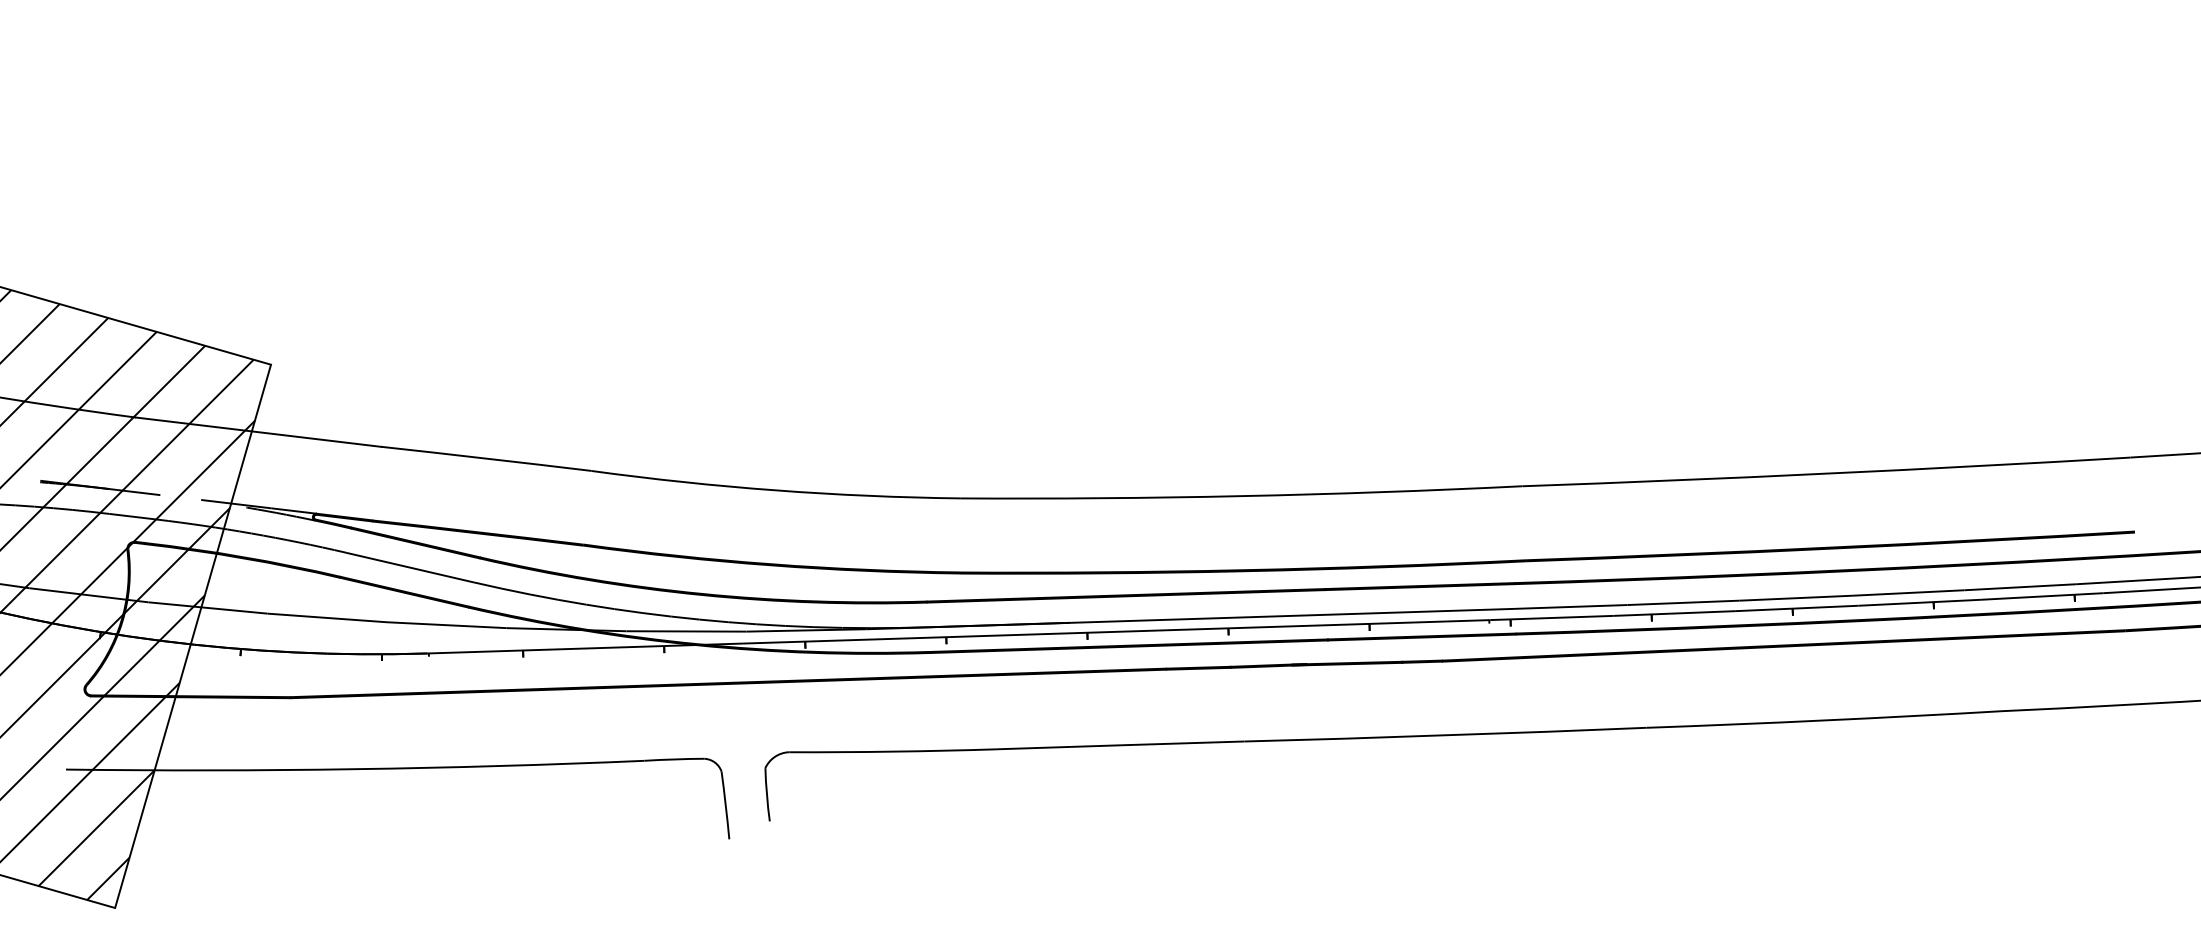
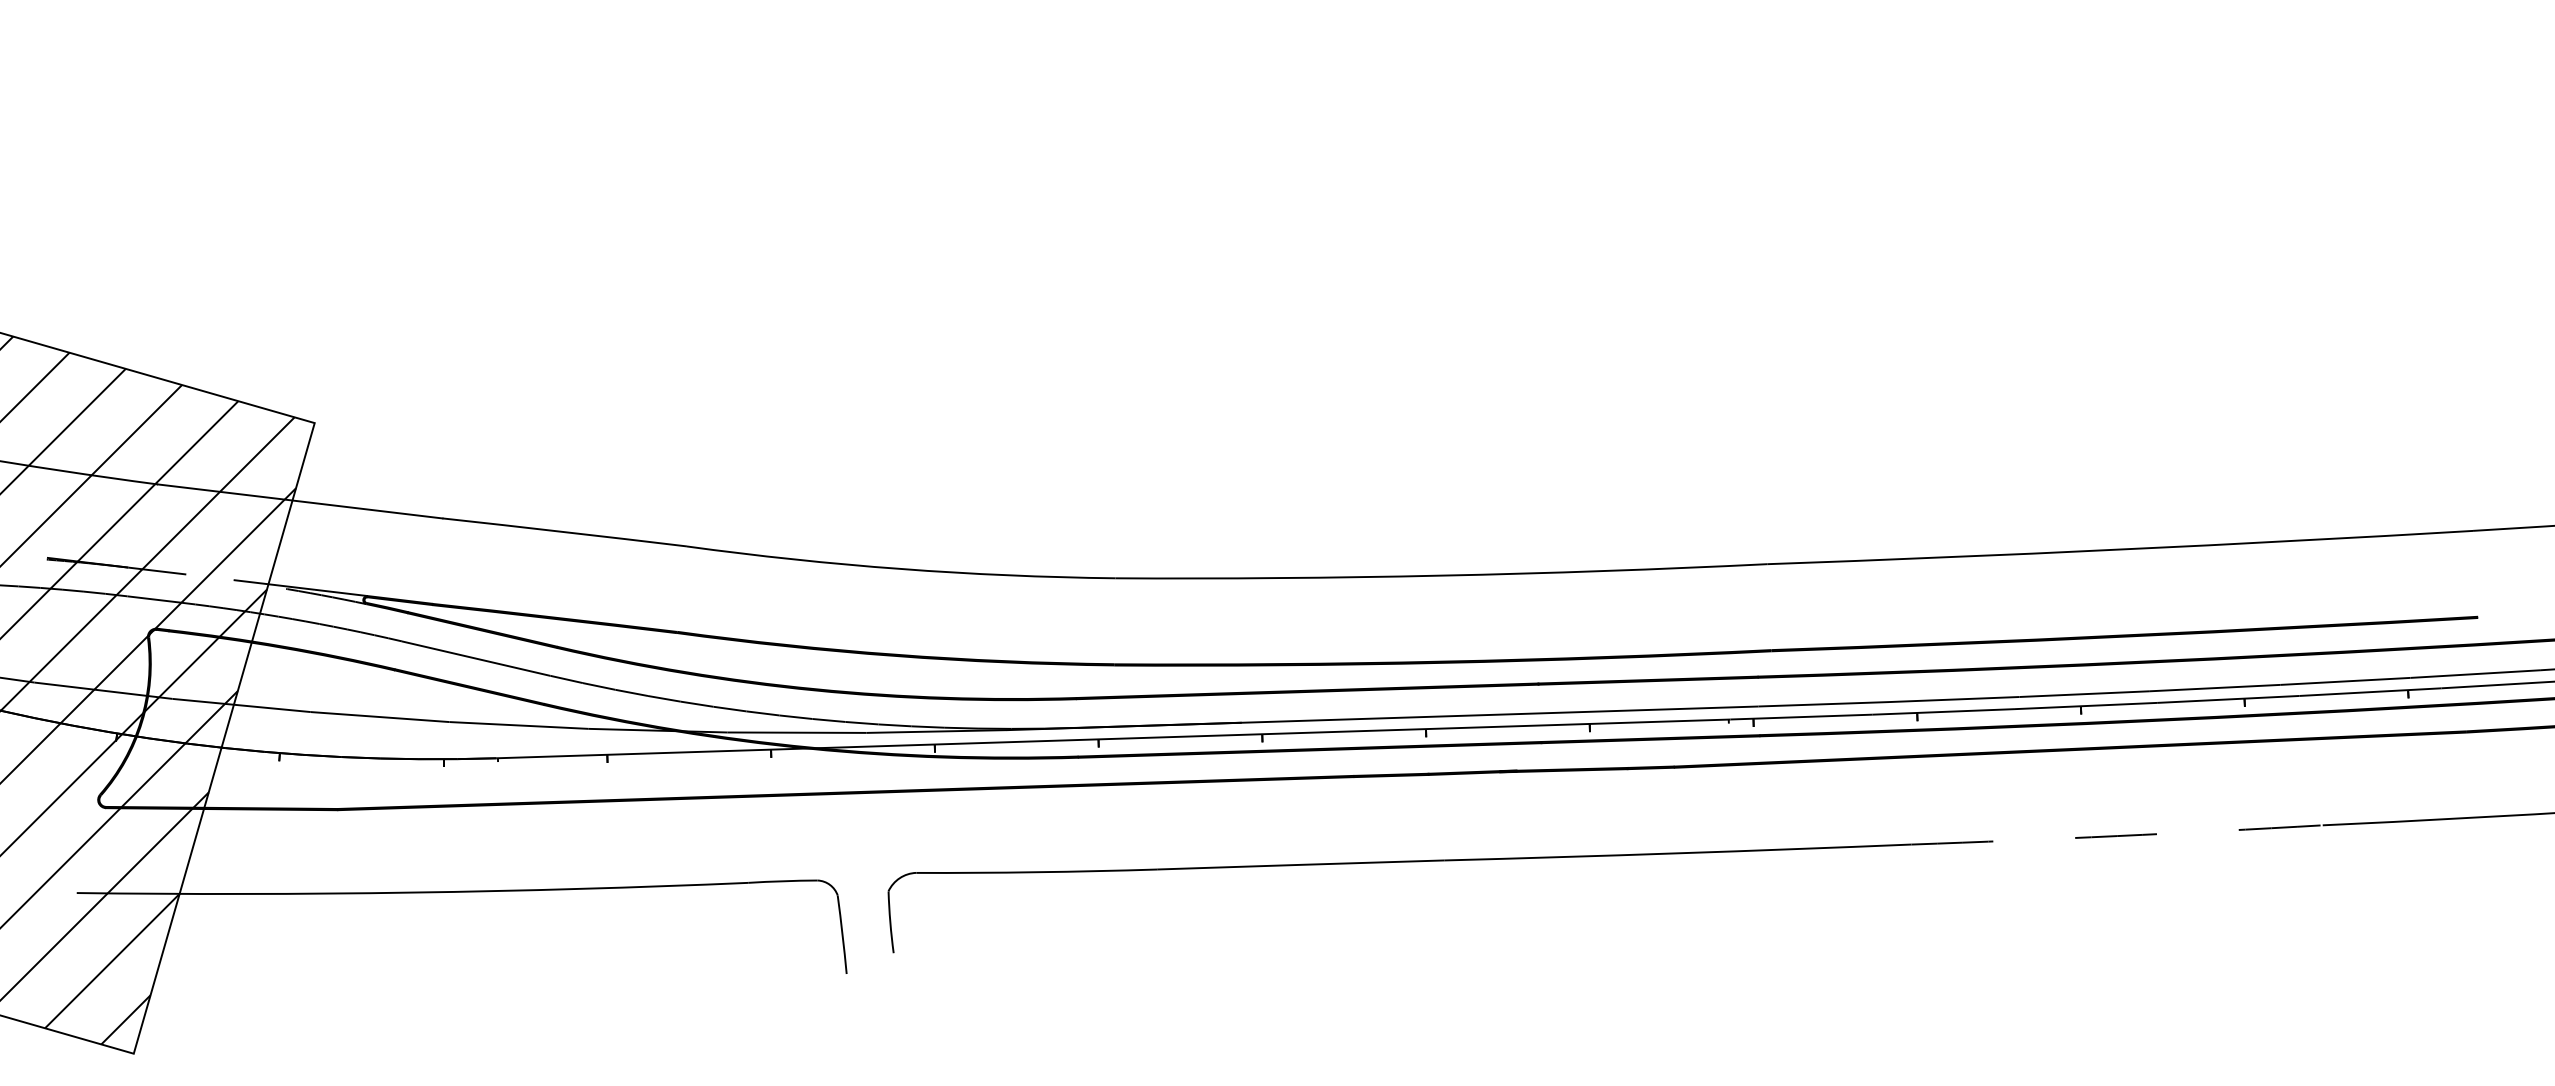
arc: (1823, 720) -> (2116, 836), solid -> dashed

